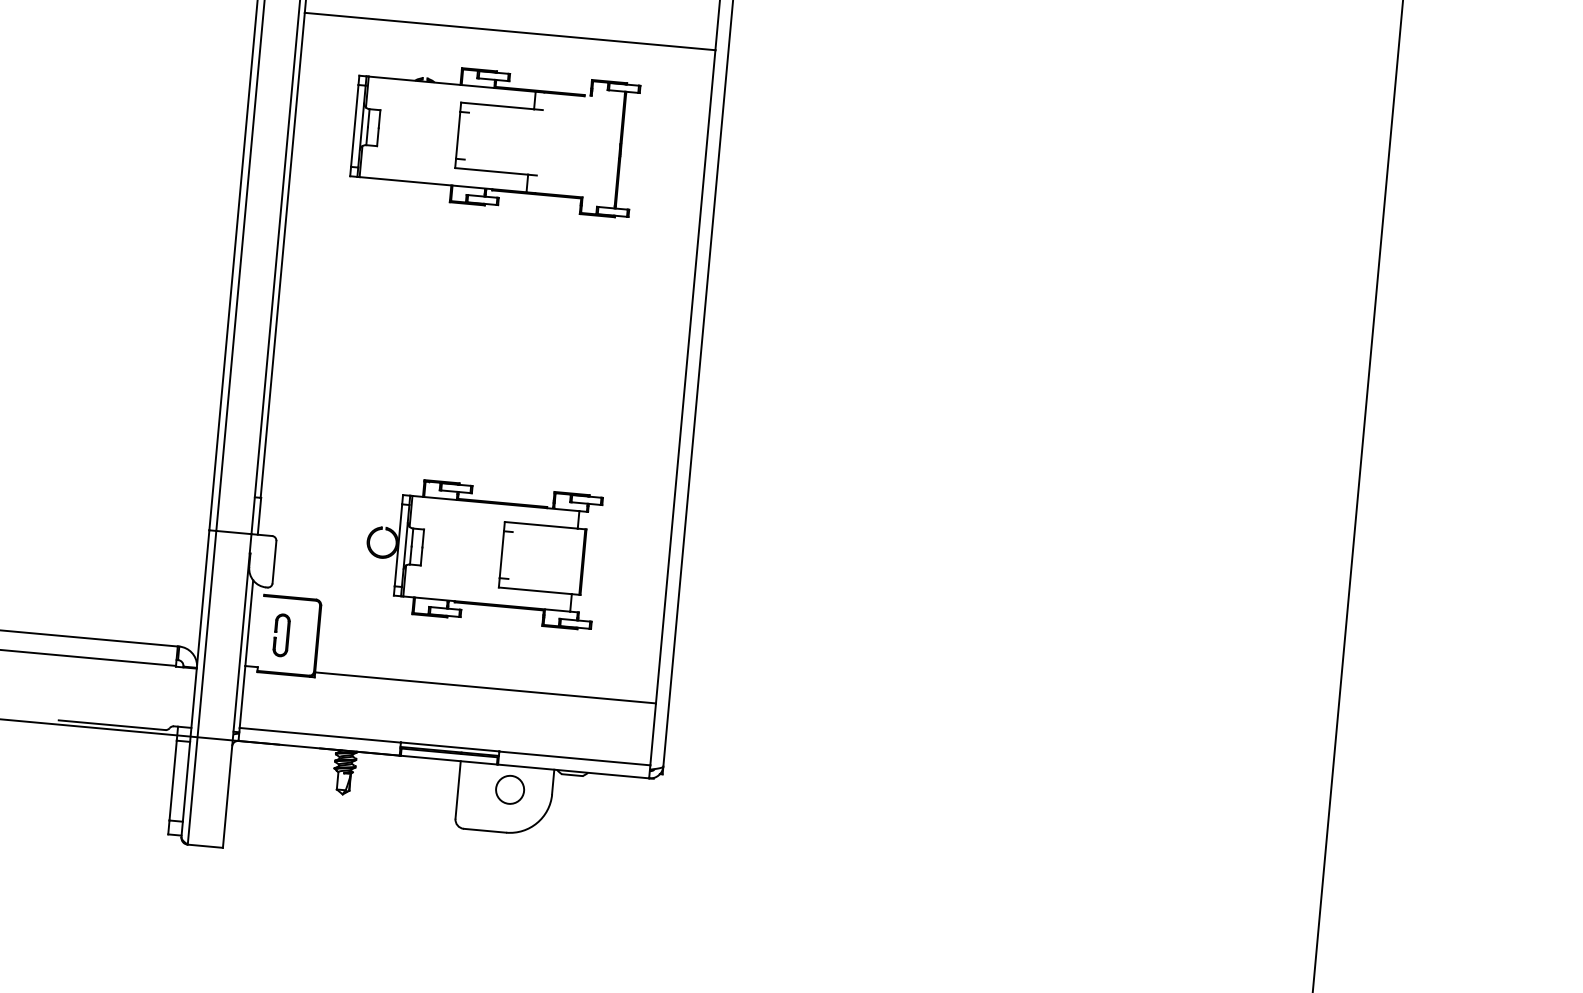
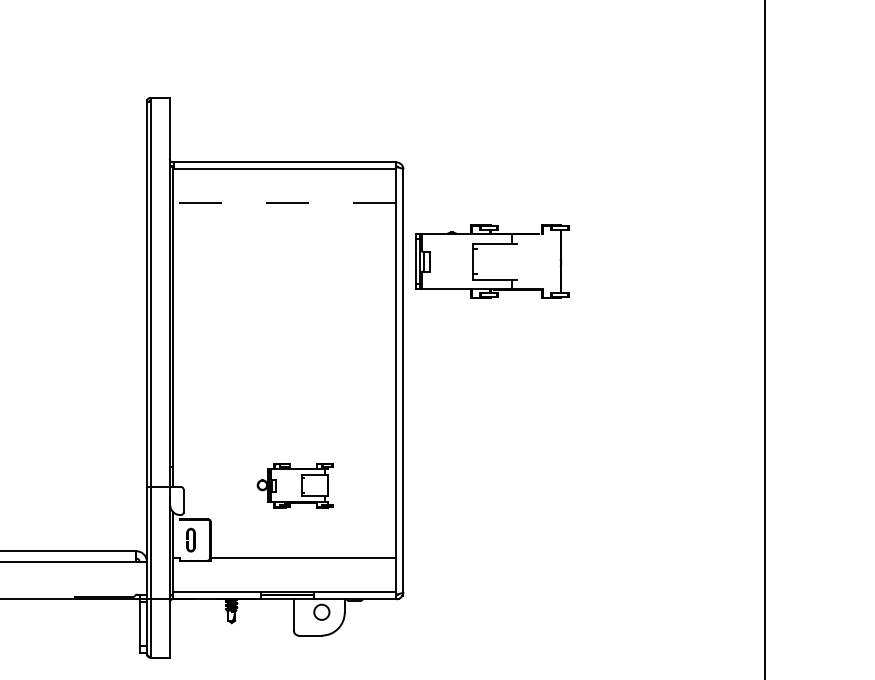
line: (509, 32) -> (284, 203), solid -> dashed
part: (497, 107) -> (492, 244), moved
part: (481, 552) -> (294, 485), size x0.6

